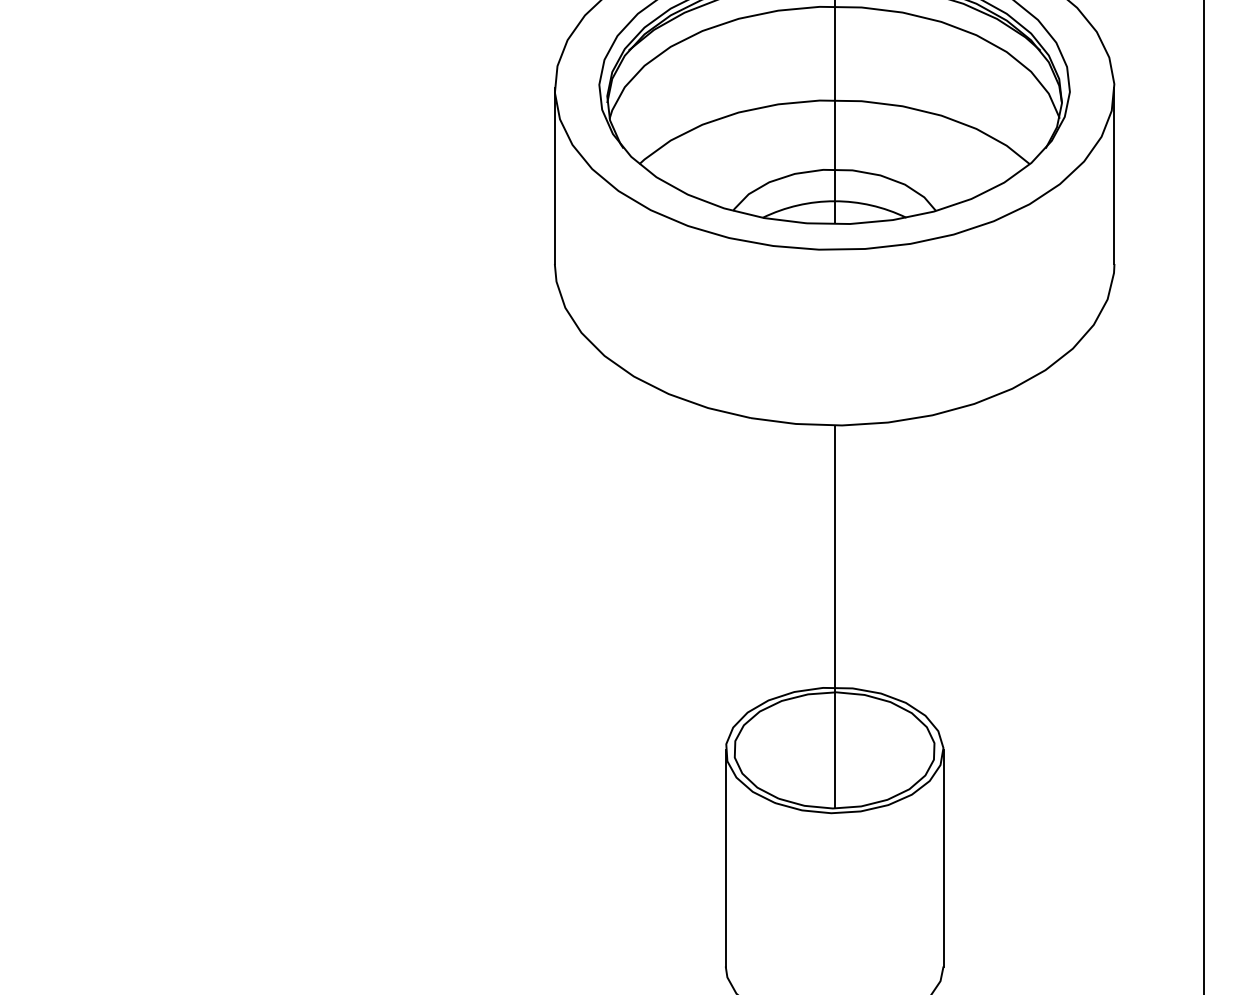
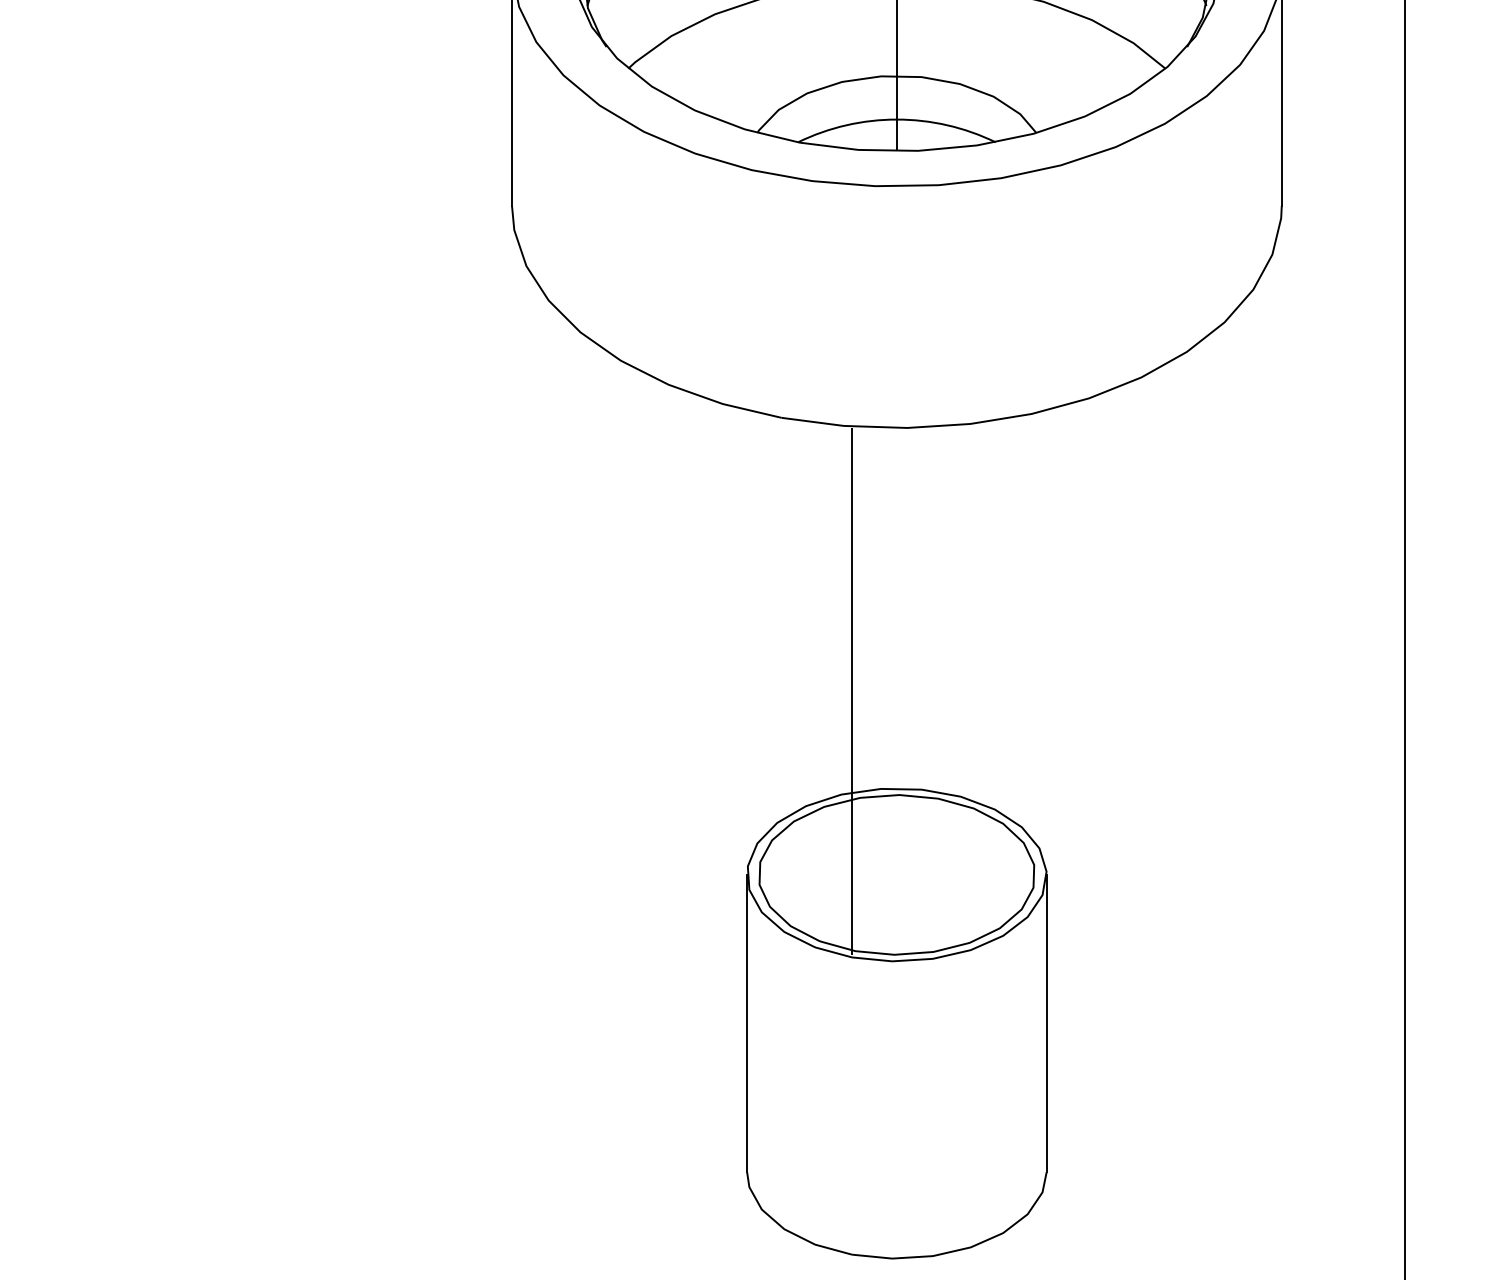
line: (834, 616) -> (851, 690), moved

